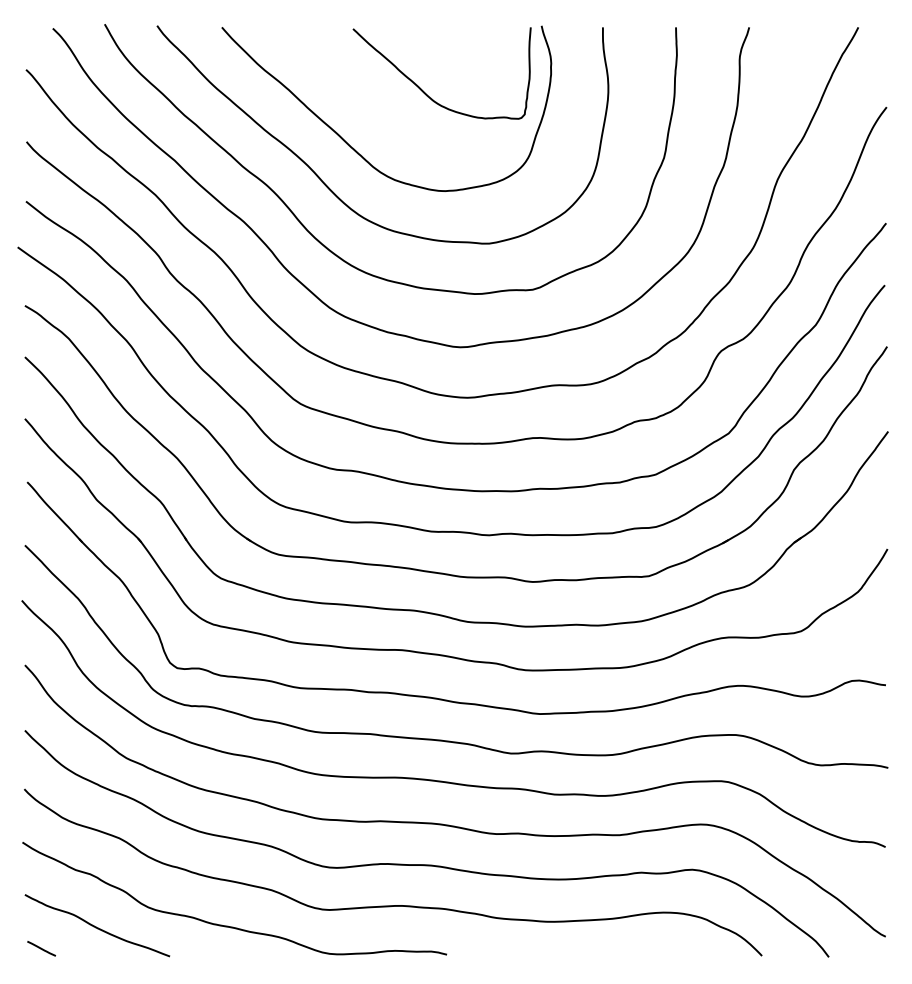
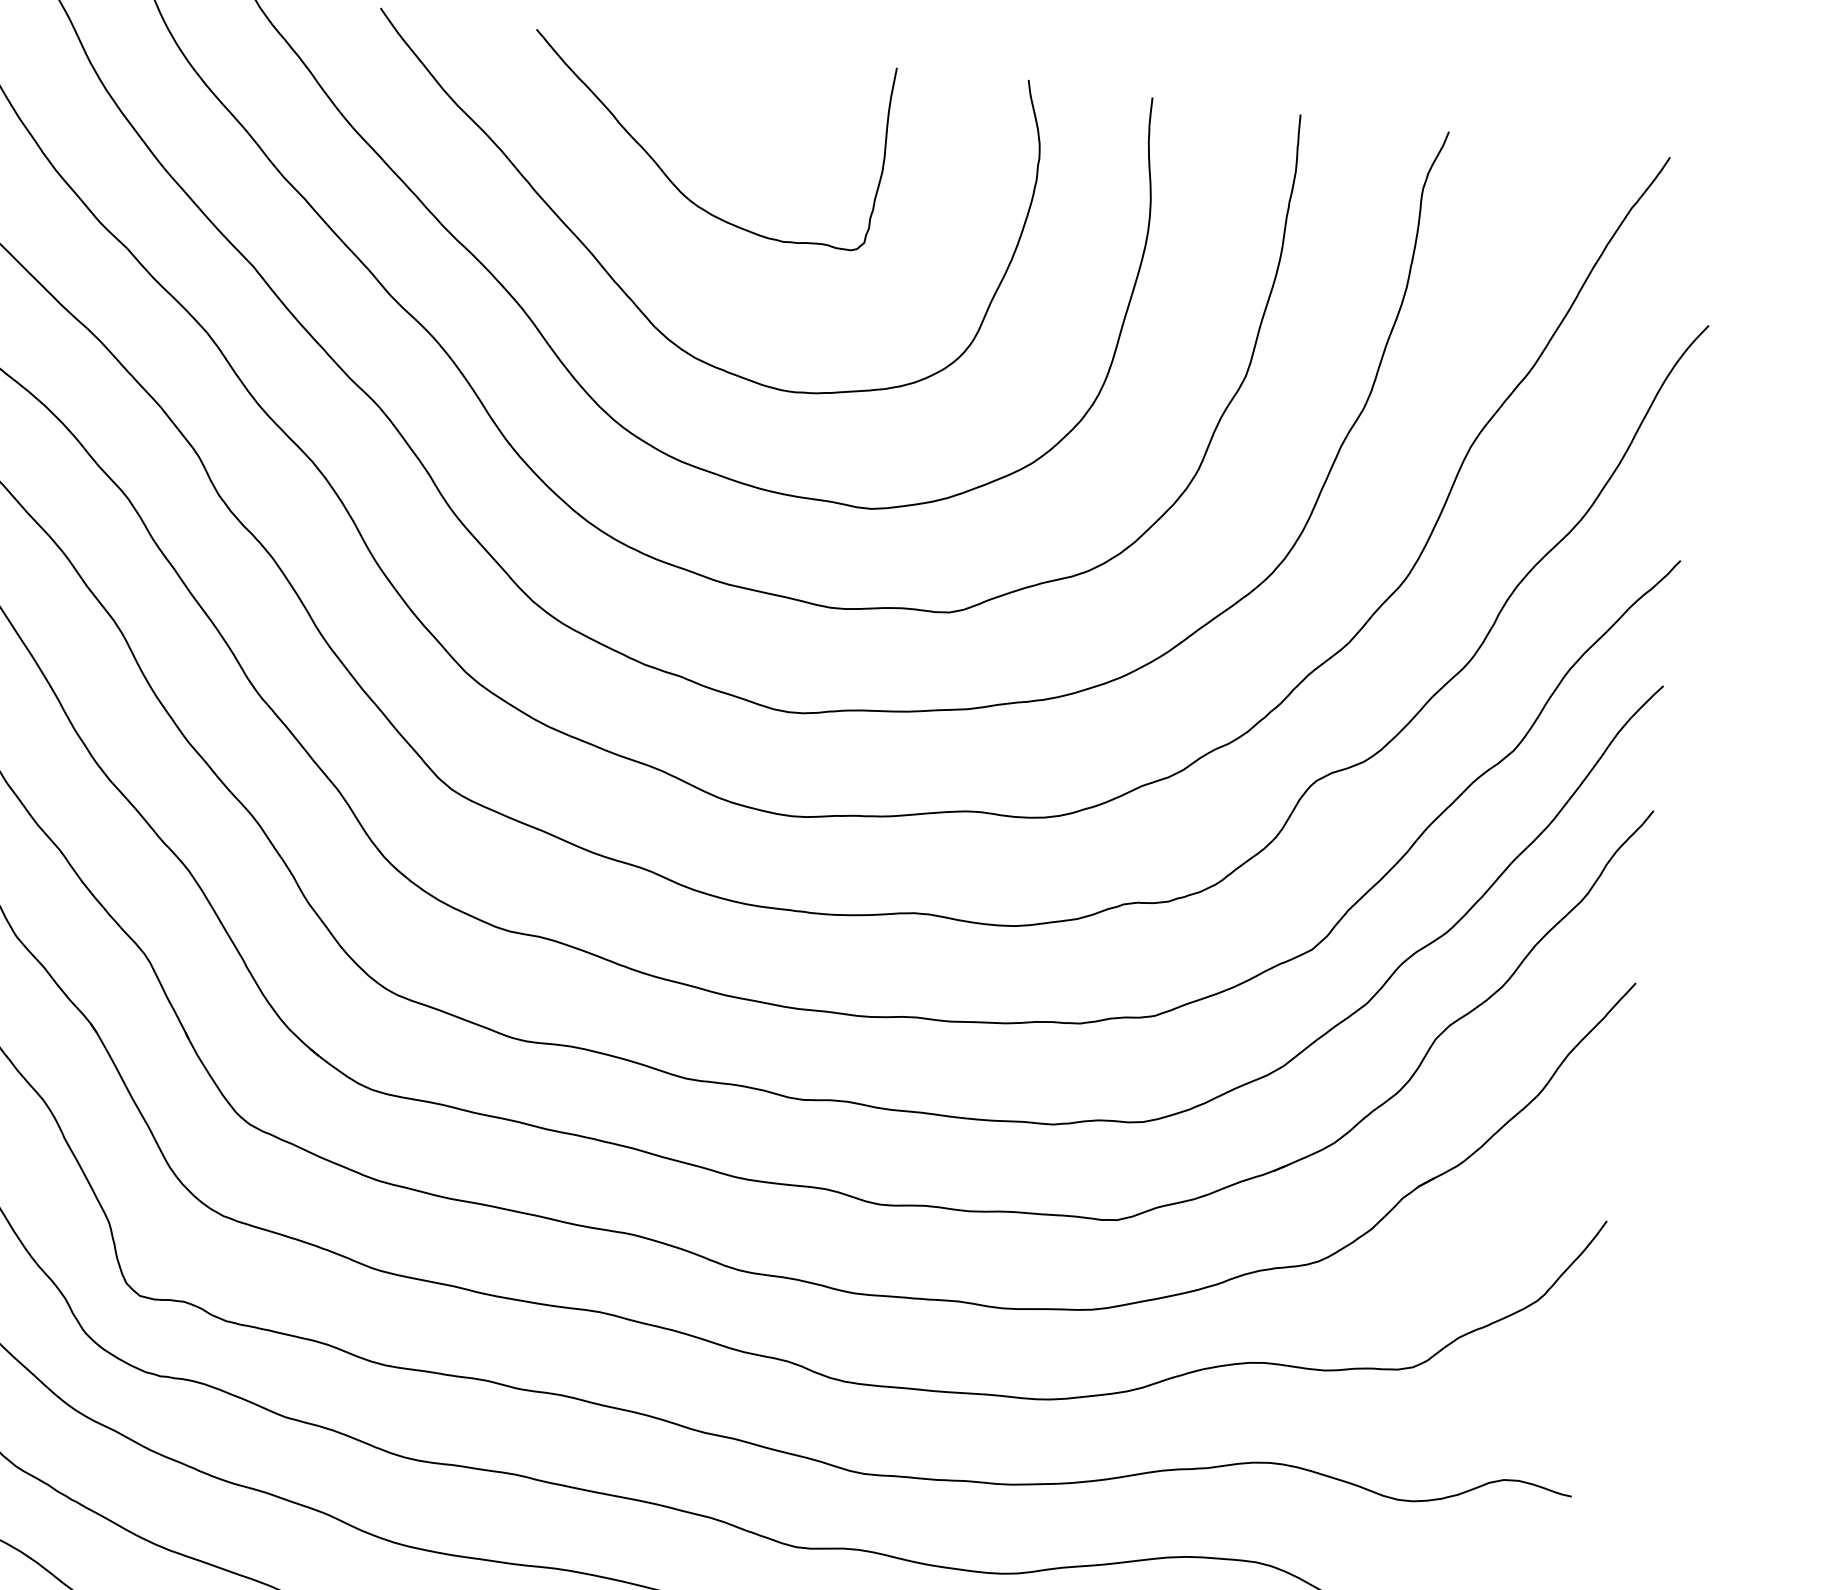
curve: (423, 90) -> (664, 170), moved

